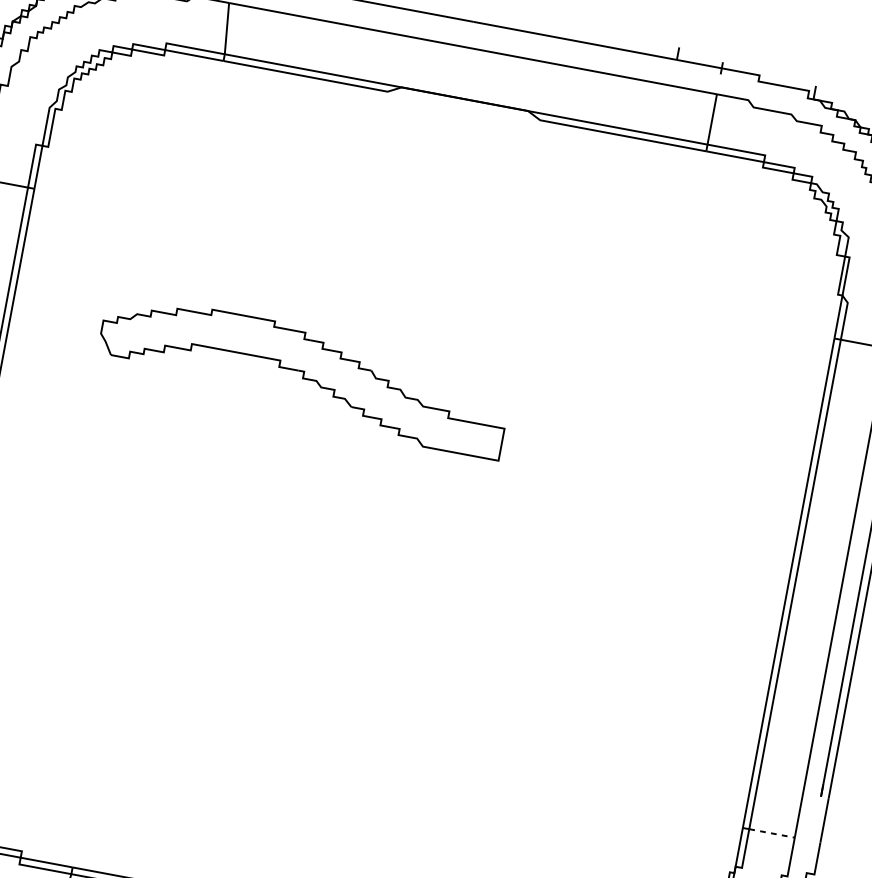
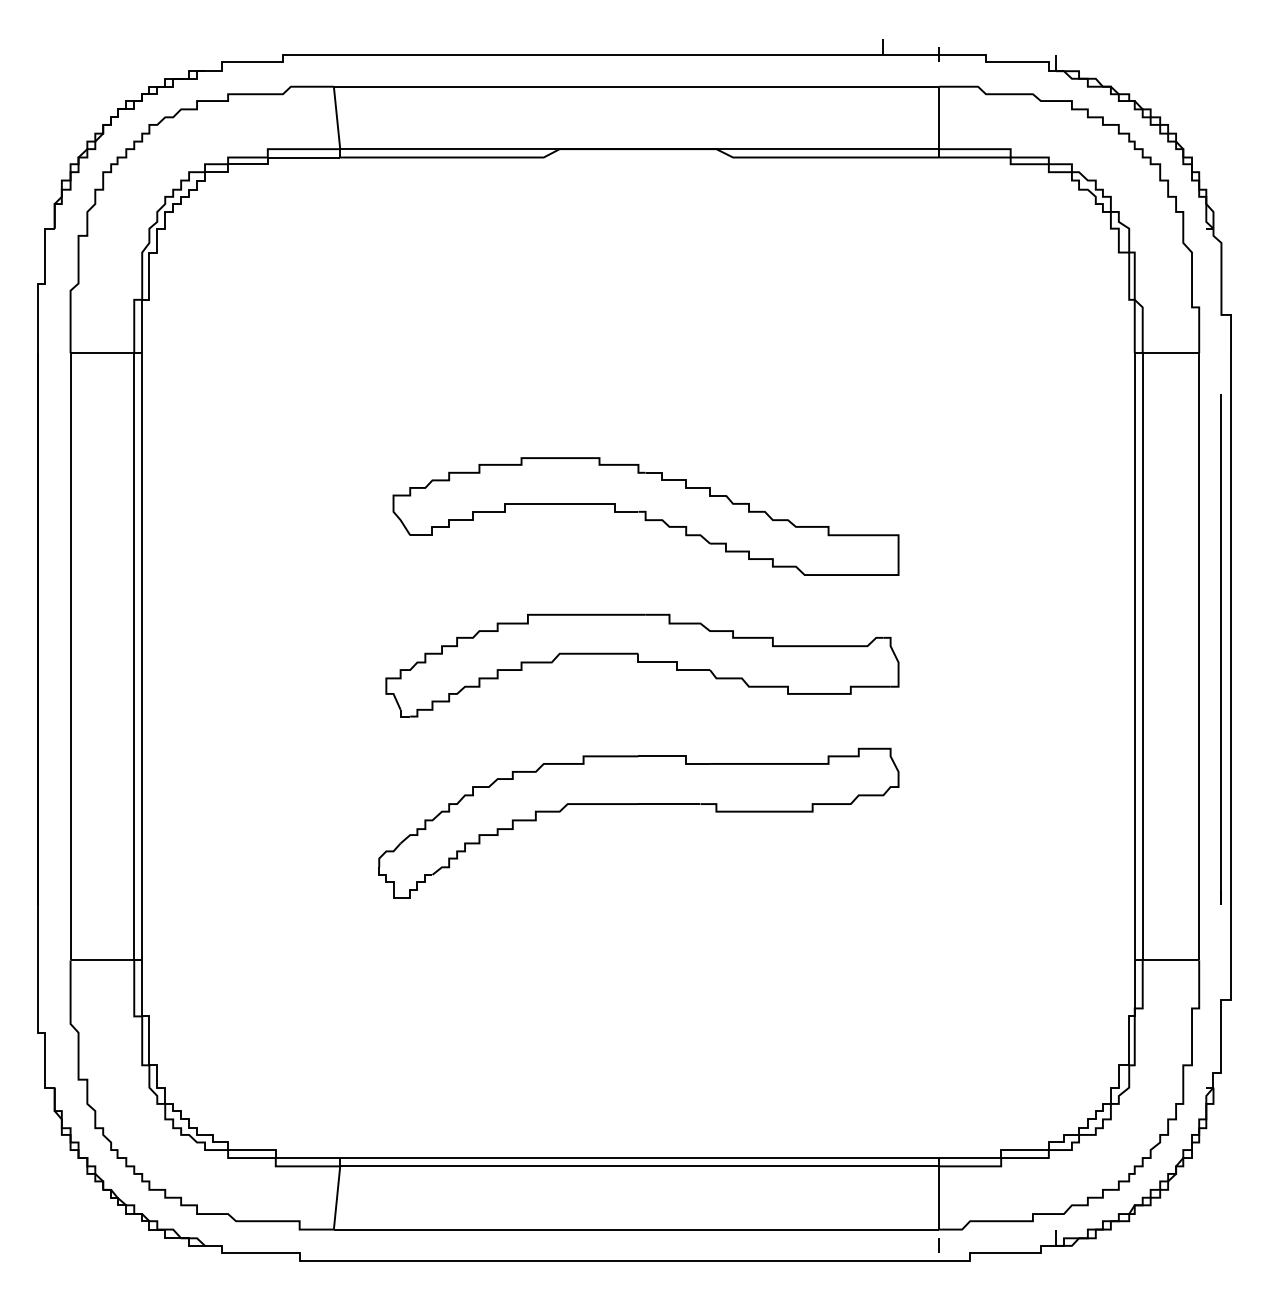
part: (303, 375) -> (645, 516), moved
part: (390, 516) -> (642, 665), added
part: (366, 627) -> (638, 804), added
line: (772, 833) -> (1171, 960), dashed -> solid

